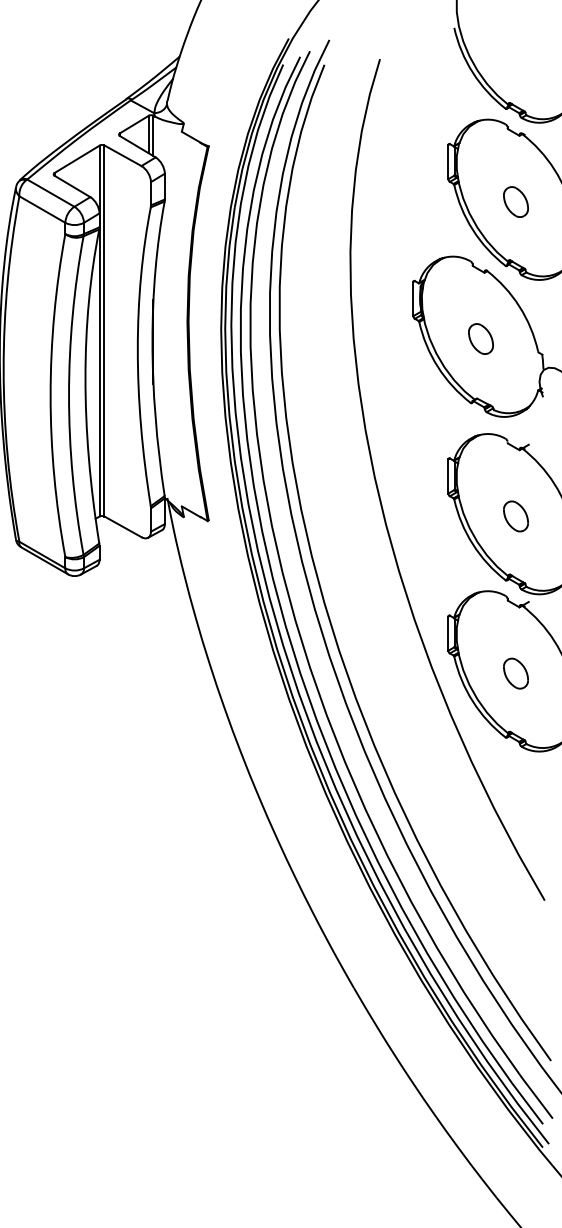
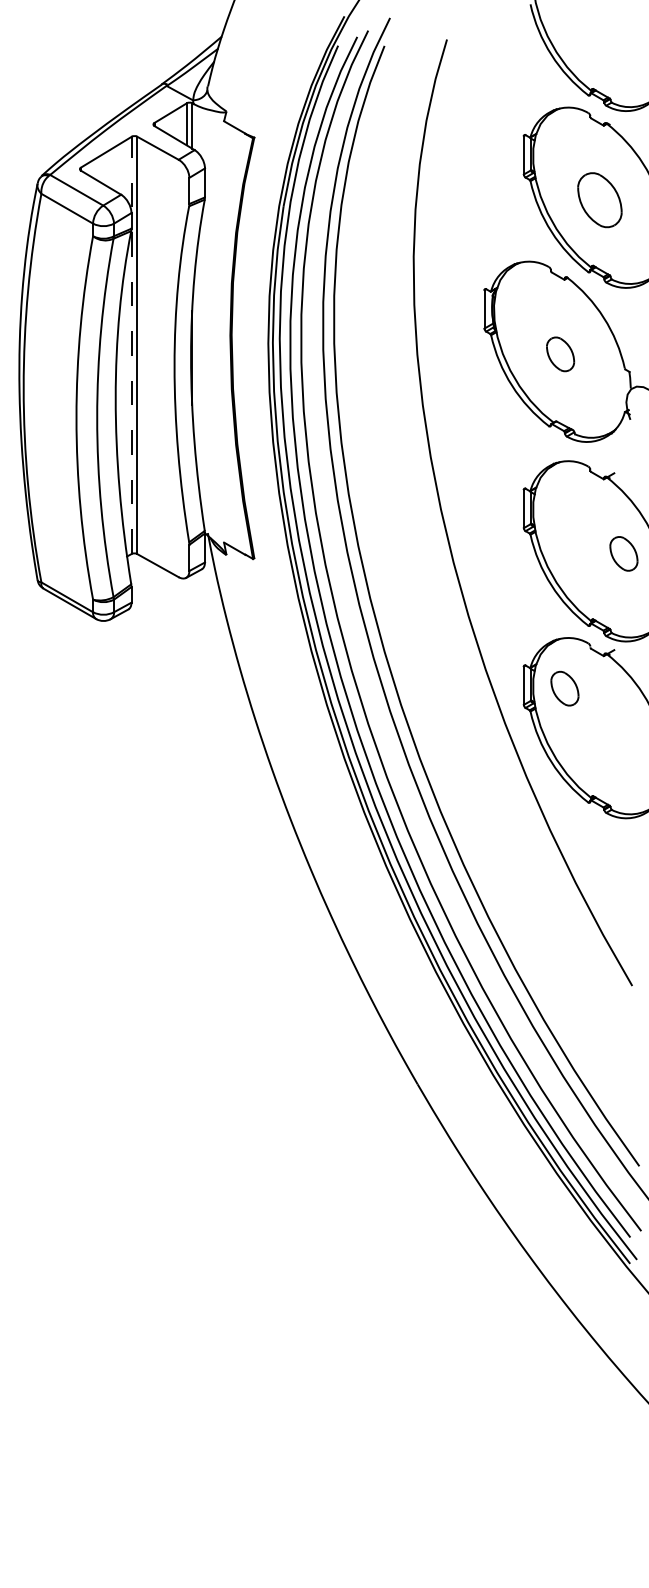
part: (515, 202) -> (599, 200), size x1.6
line: (99, 331) -> (131, 345), solid -> dashed
part: (515, 516) -> (623, 553), moved
part: (515, 673) -> (564, 688), moved

